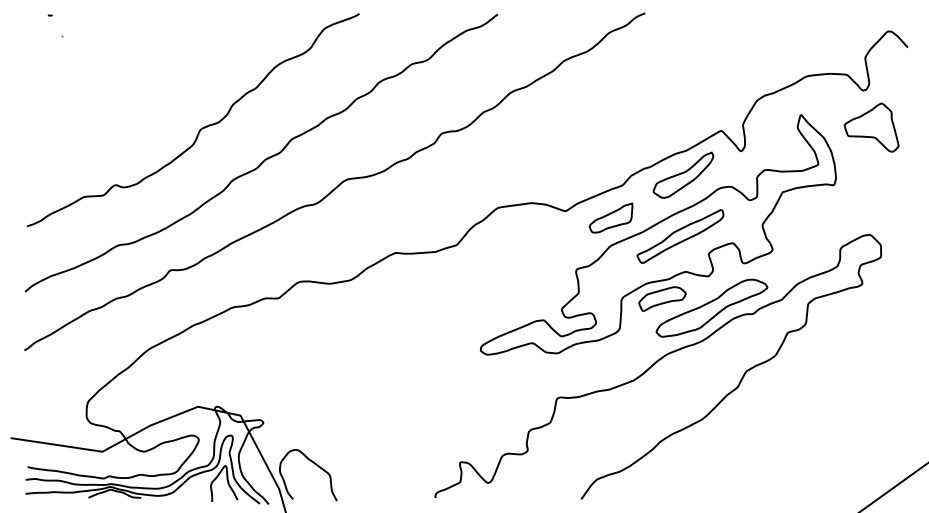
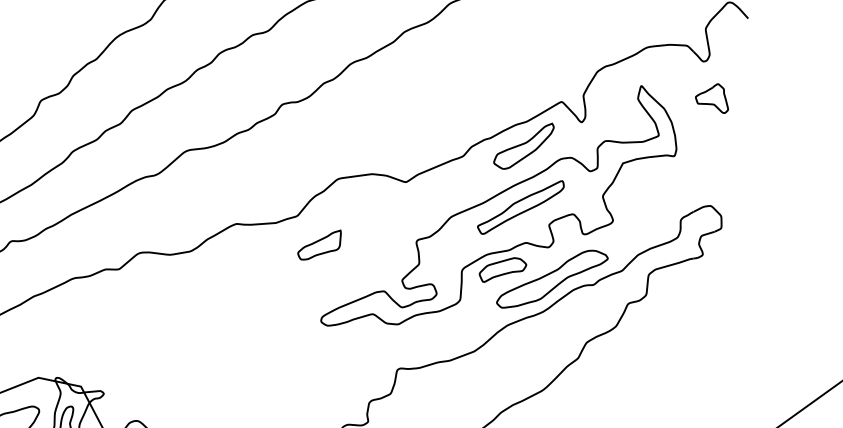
part: (871, 127) -> (711, 98), size x0.6
part: (610, 217) -> (318, 244), moved

